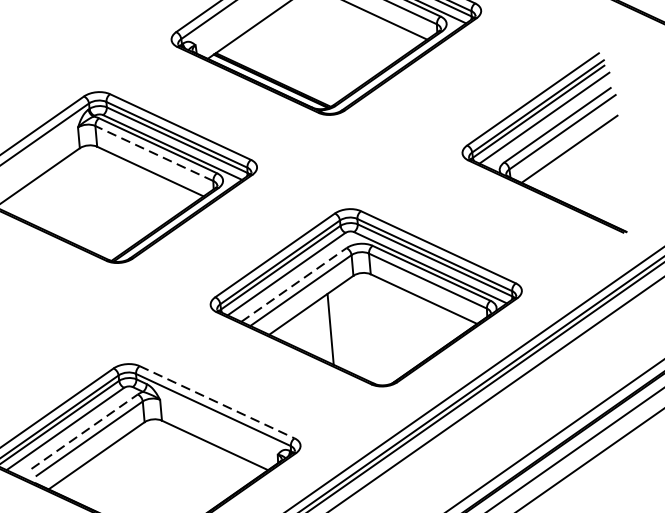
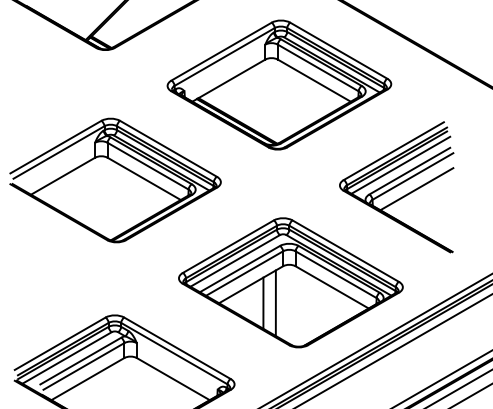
part: (541, 149) -> (396, 187), moved
line: (154, 153) -> (148, 166), dashed -> solid
line: (294, 284) -> (240, 268), dashed -> solid
line: (347, 326) -> (275, 302), added
line: (217, 402) -> (177, 348), dashed -> solid
line: (84, 432) -> (80, 361), dashed -> solid

